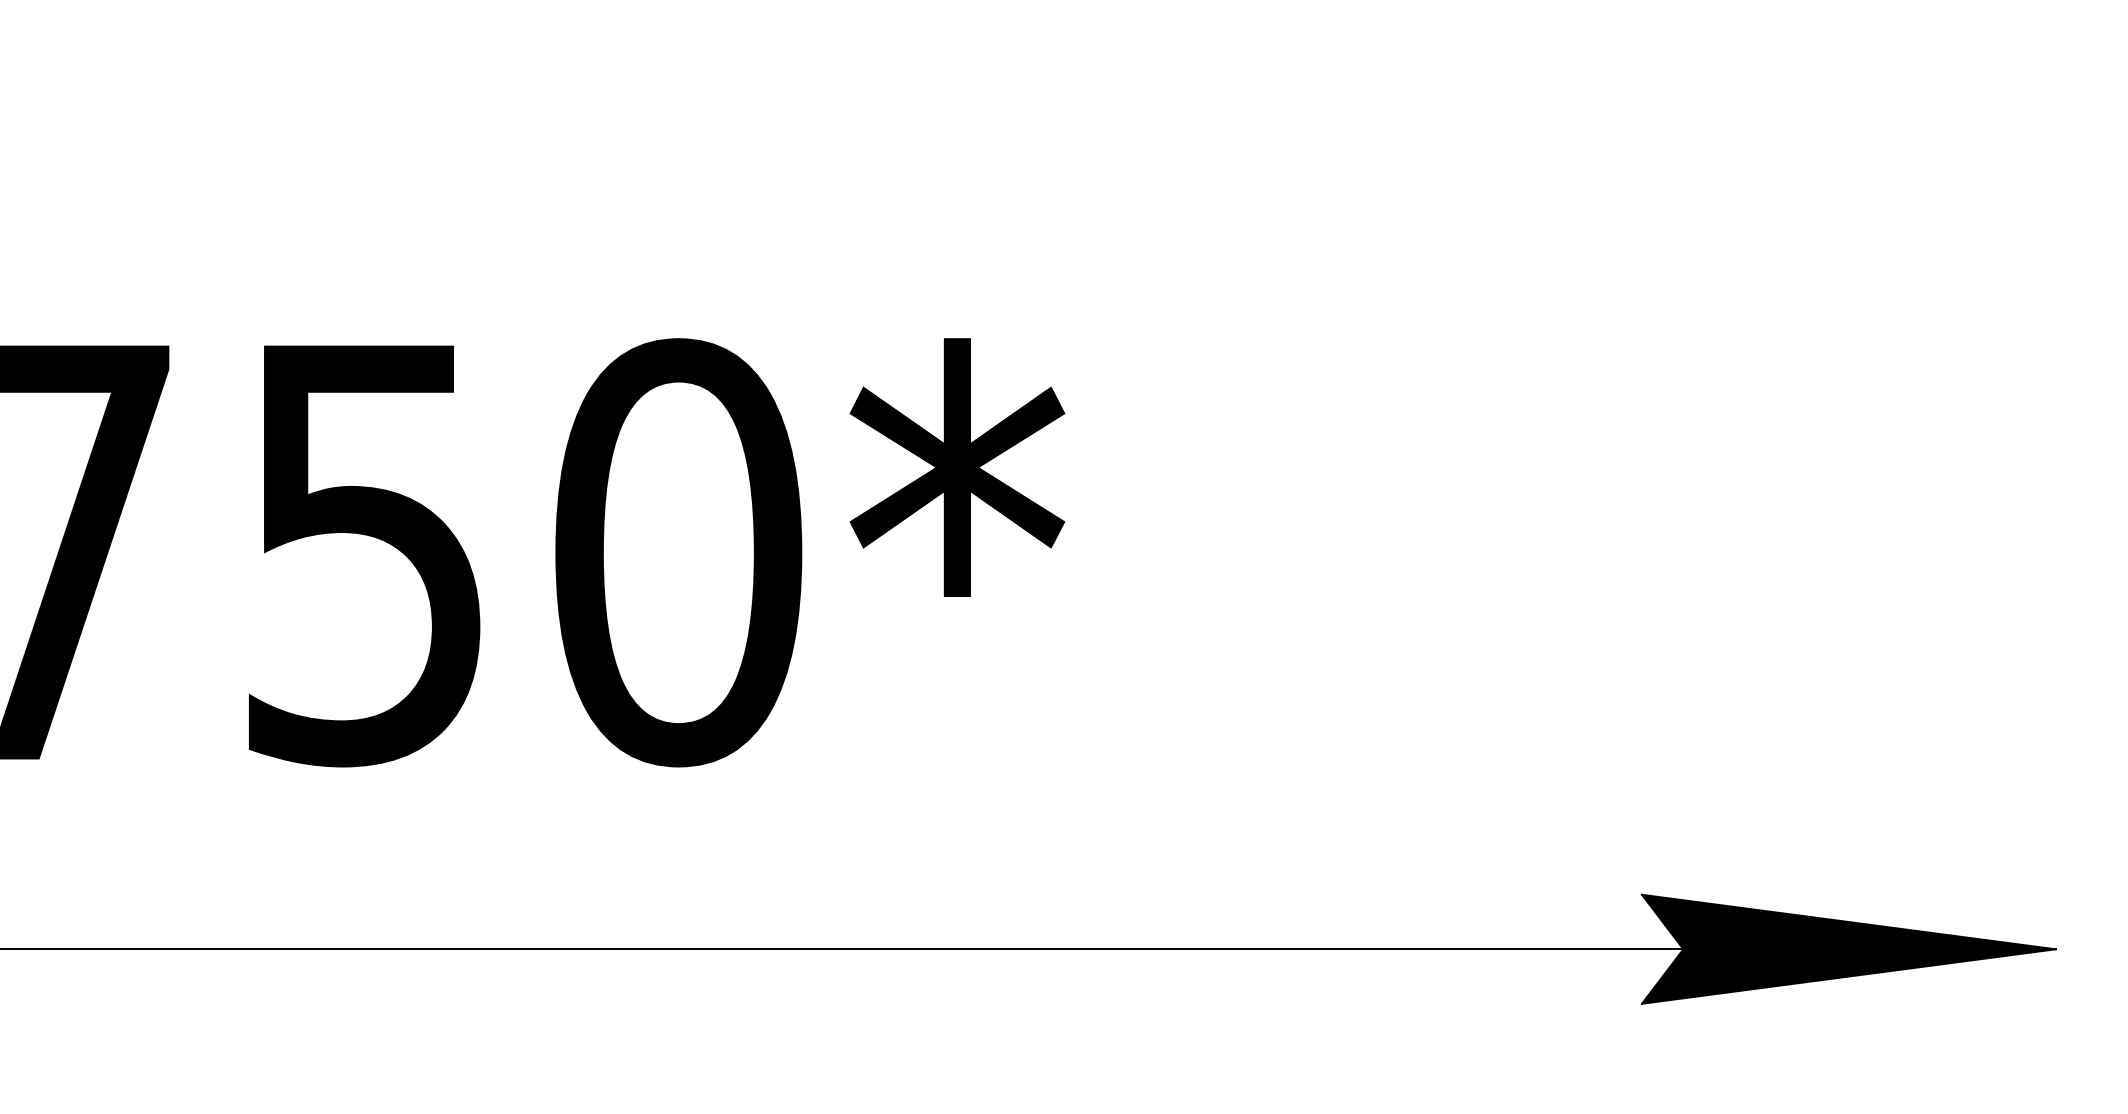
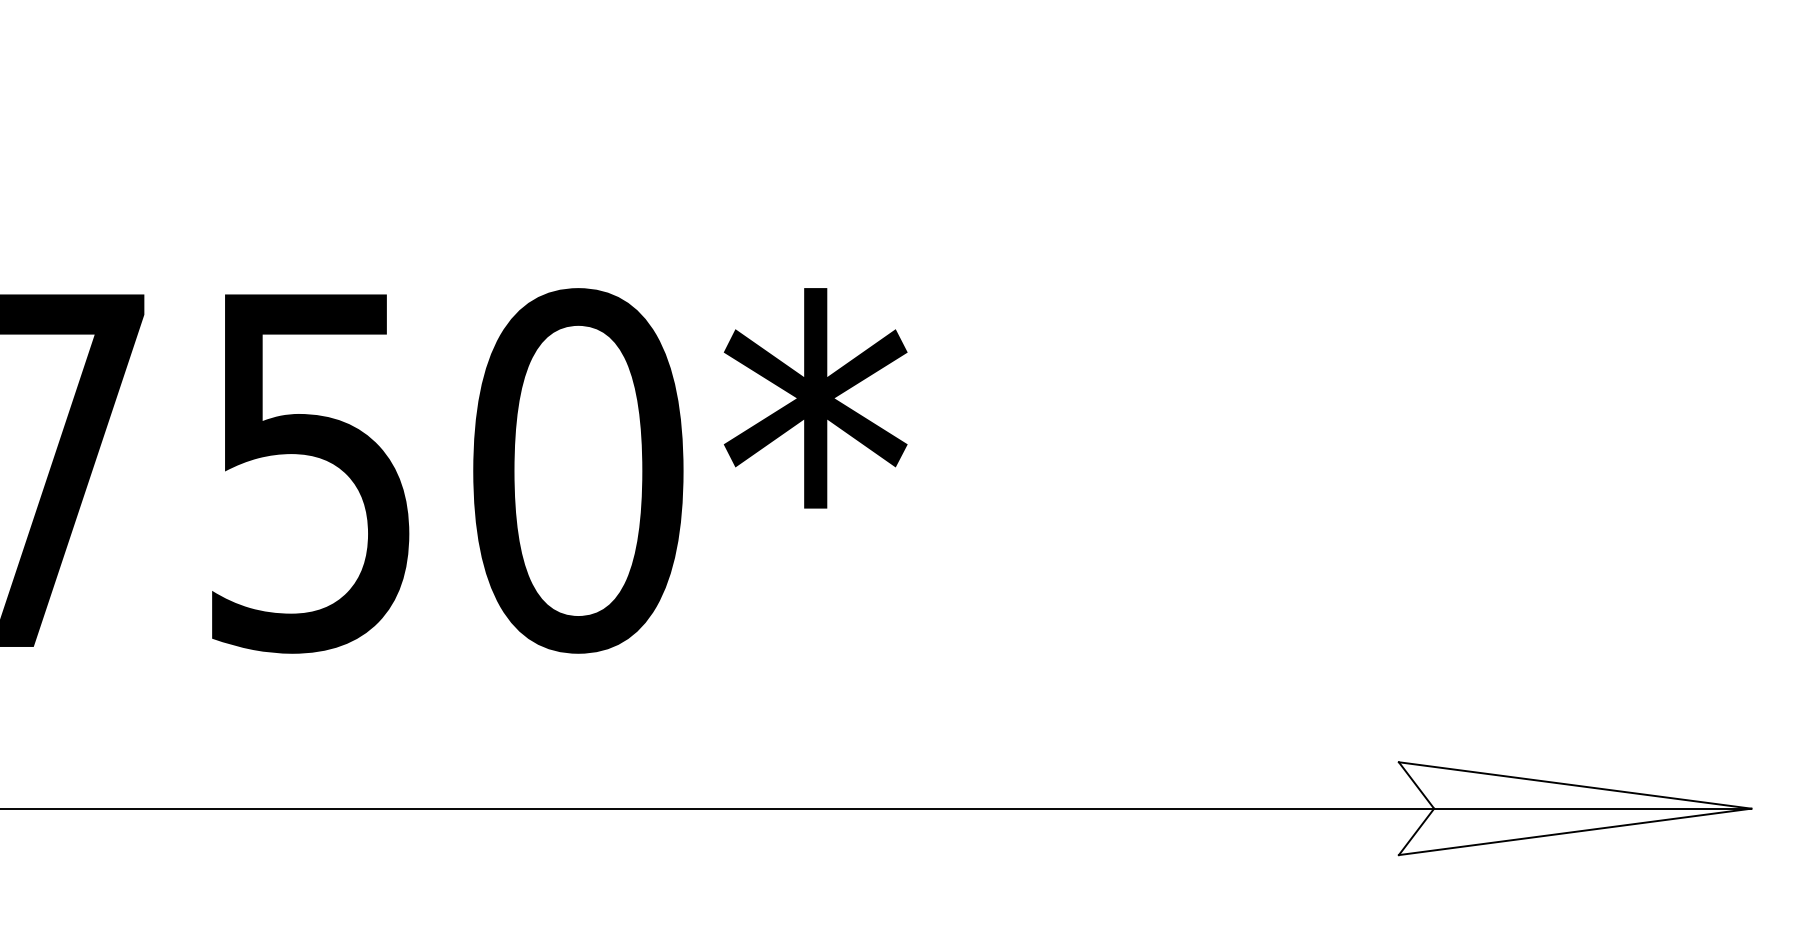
fill: (1848, 949) -> (1574, 808), removed

